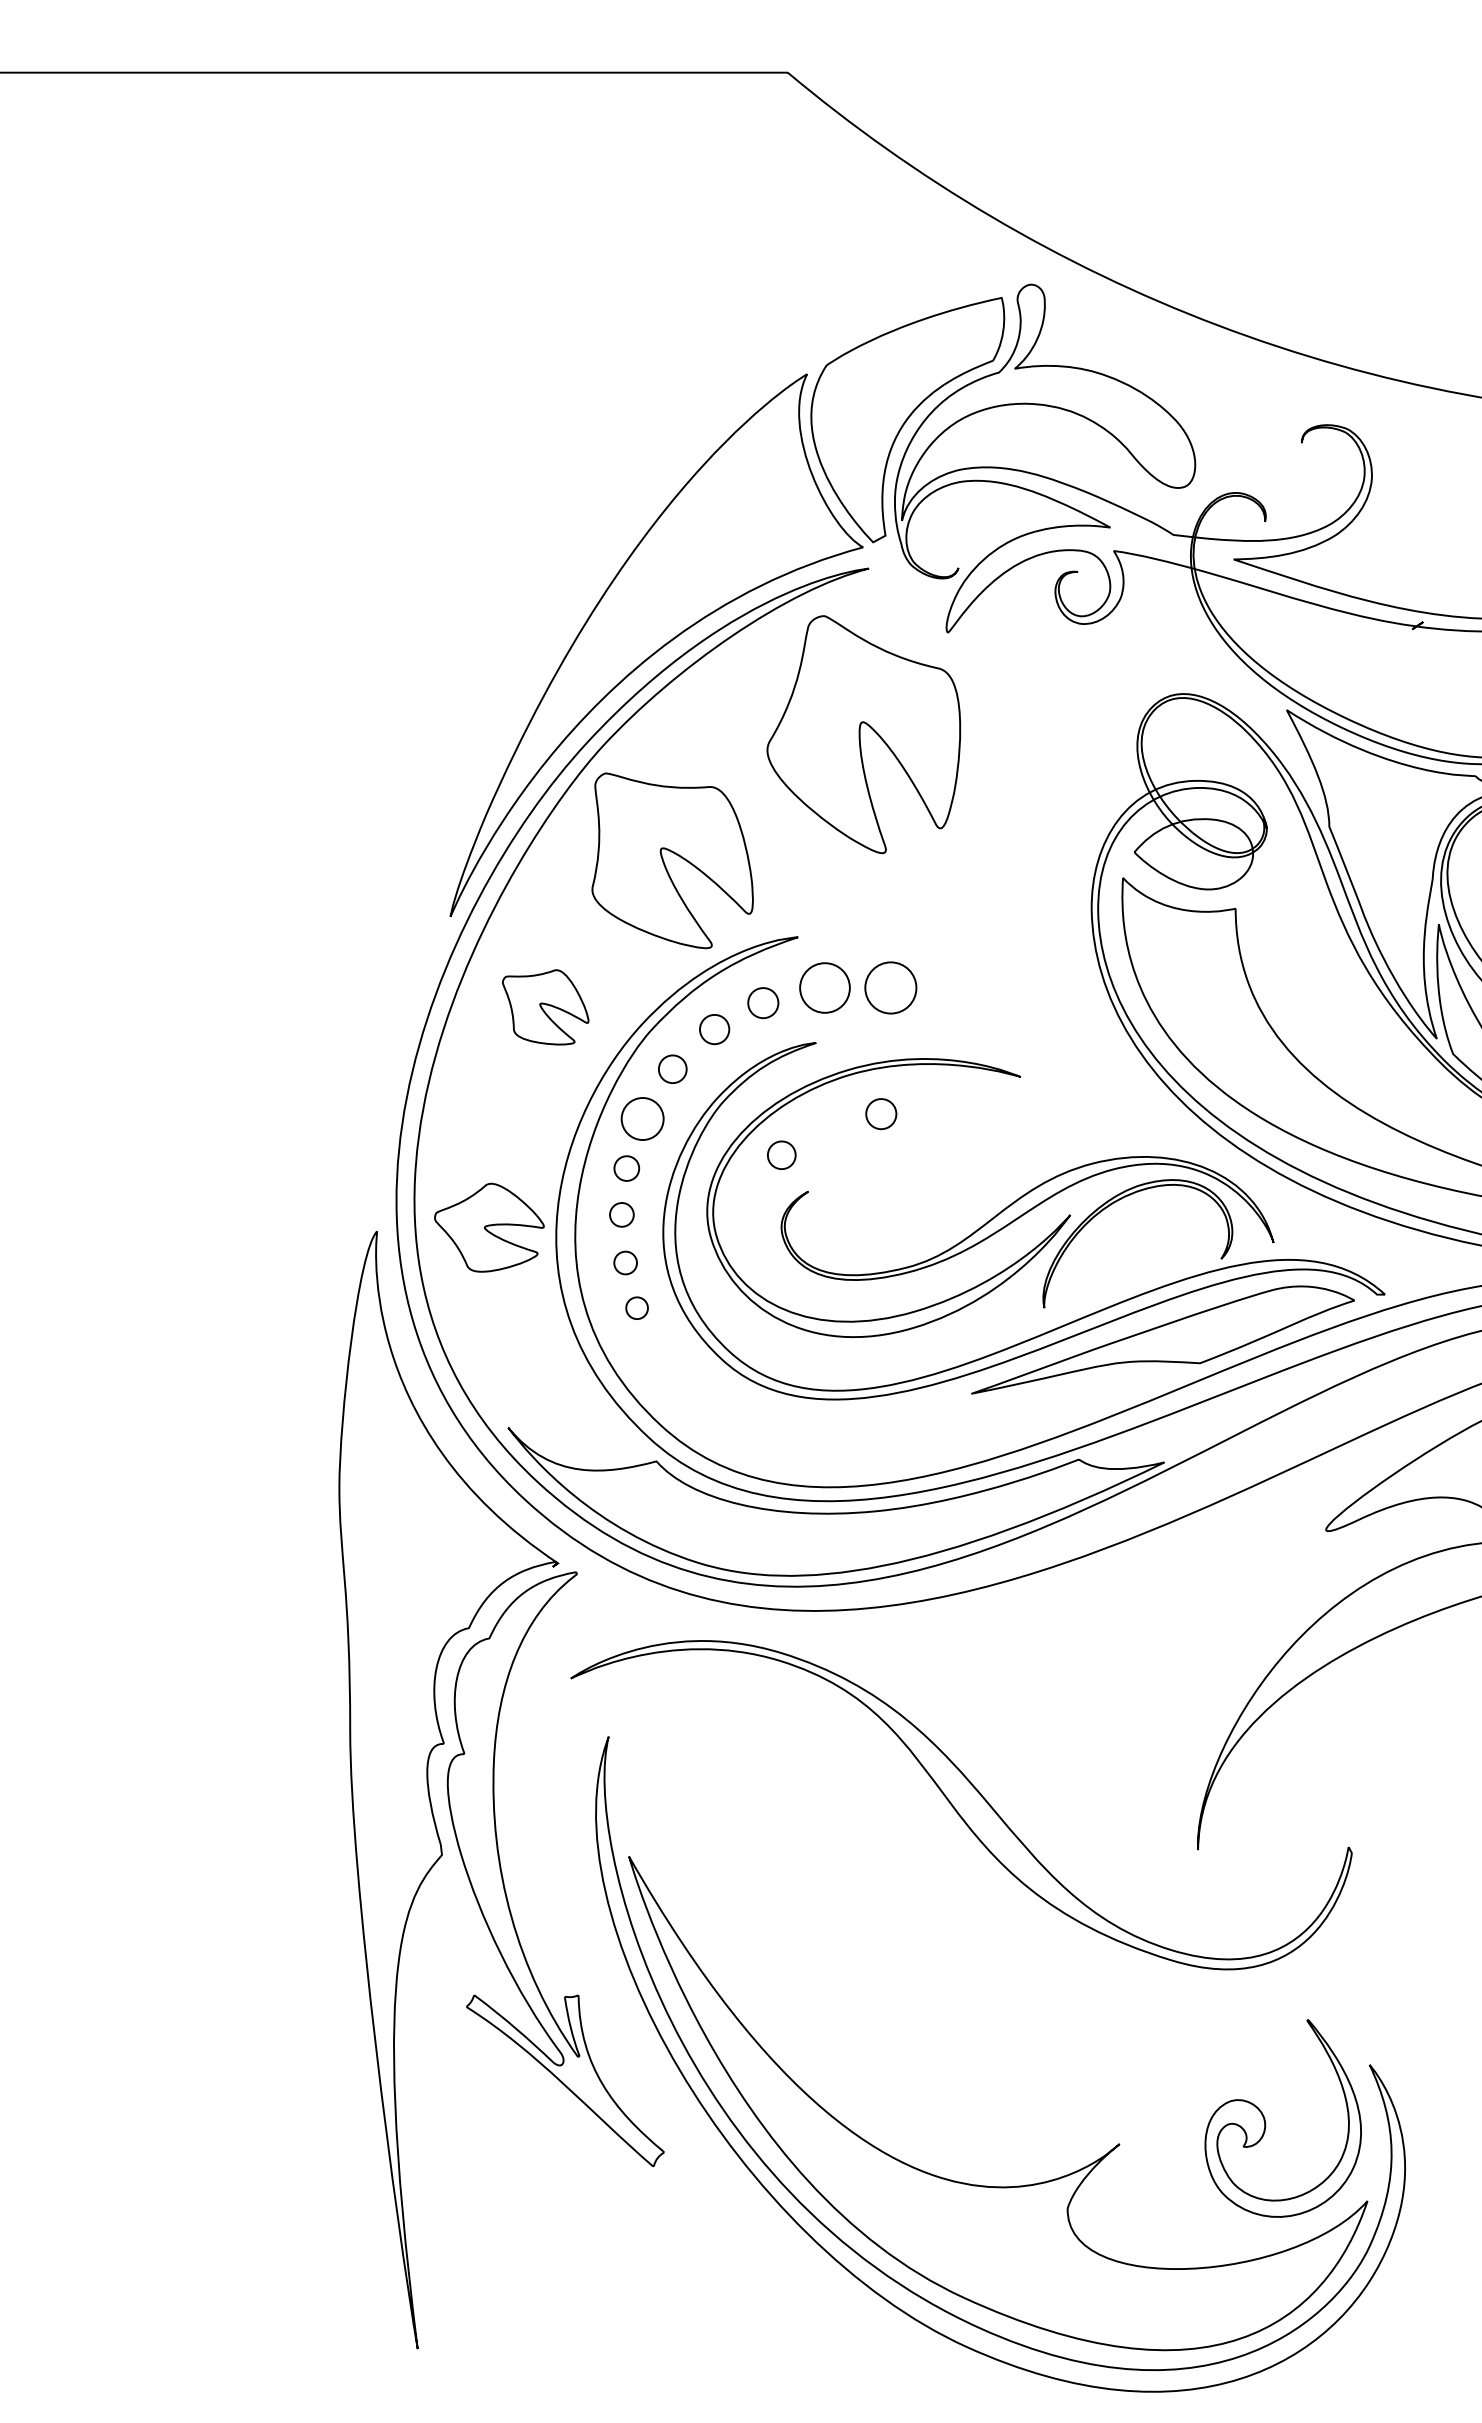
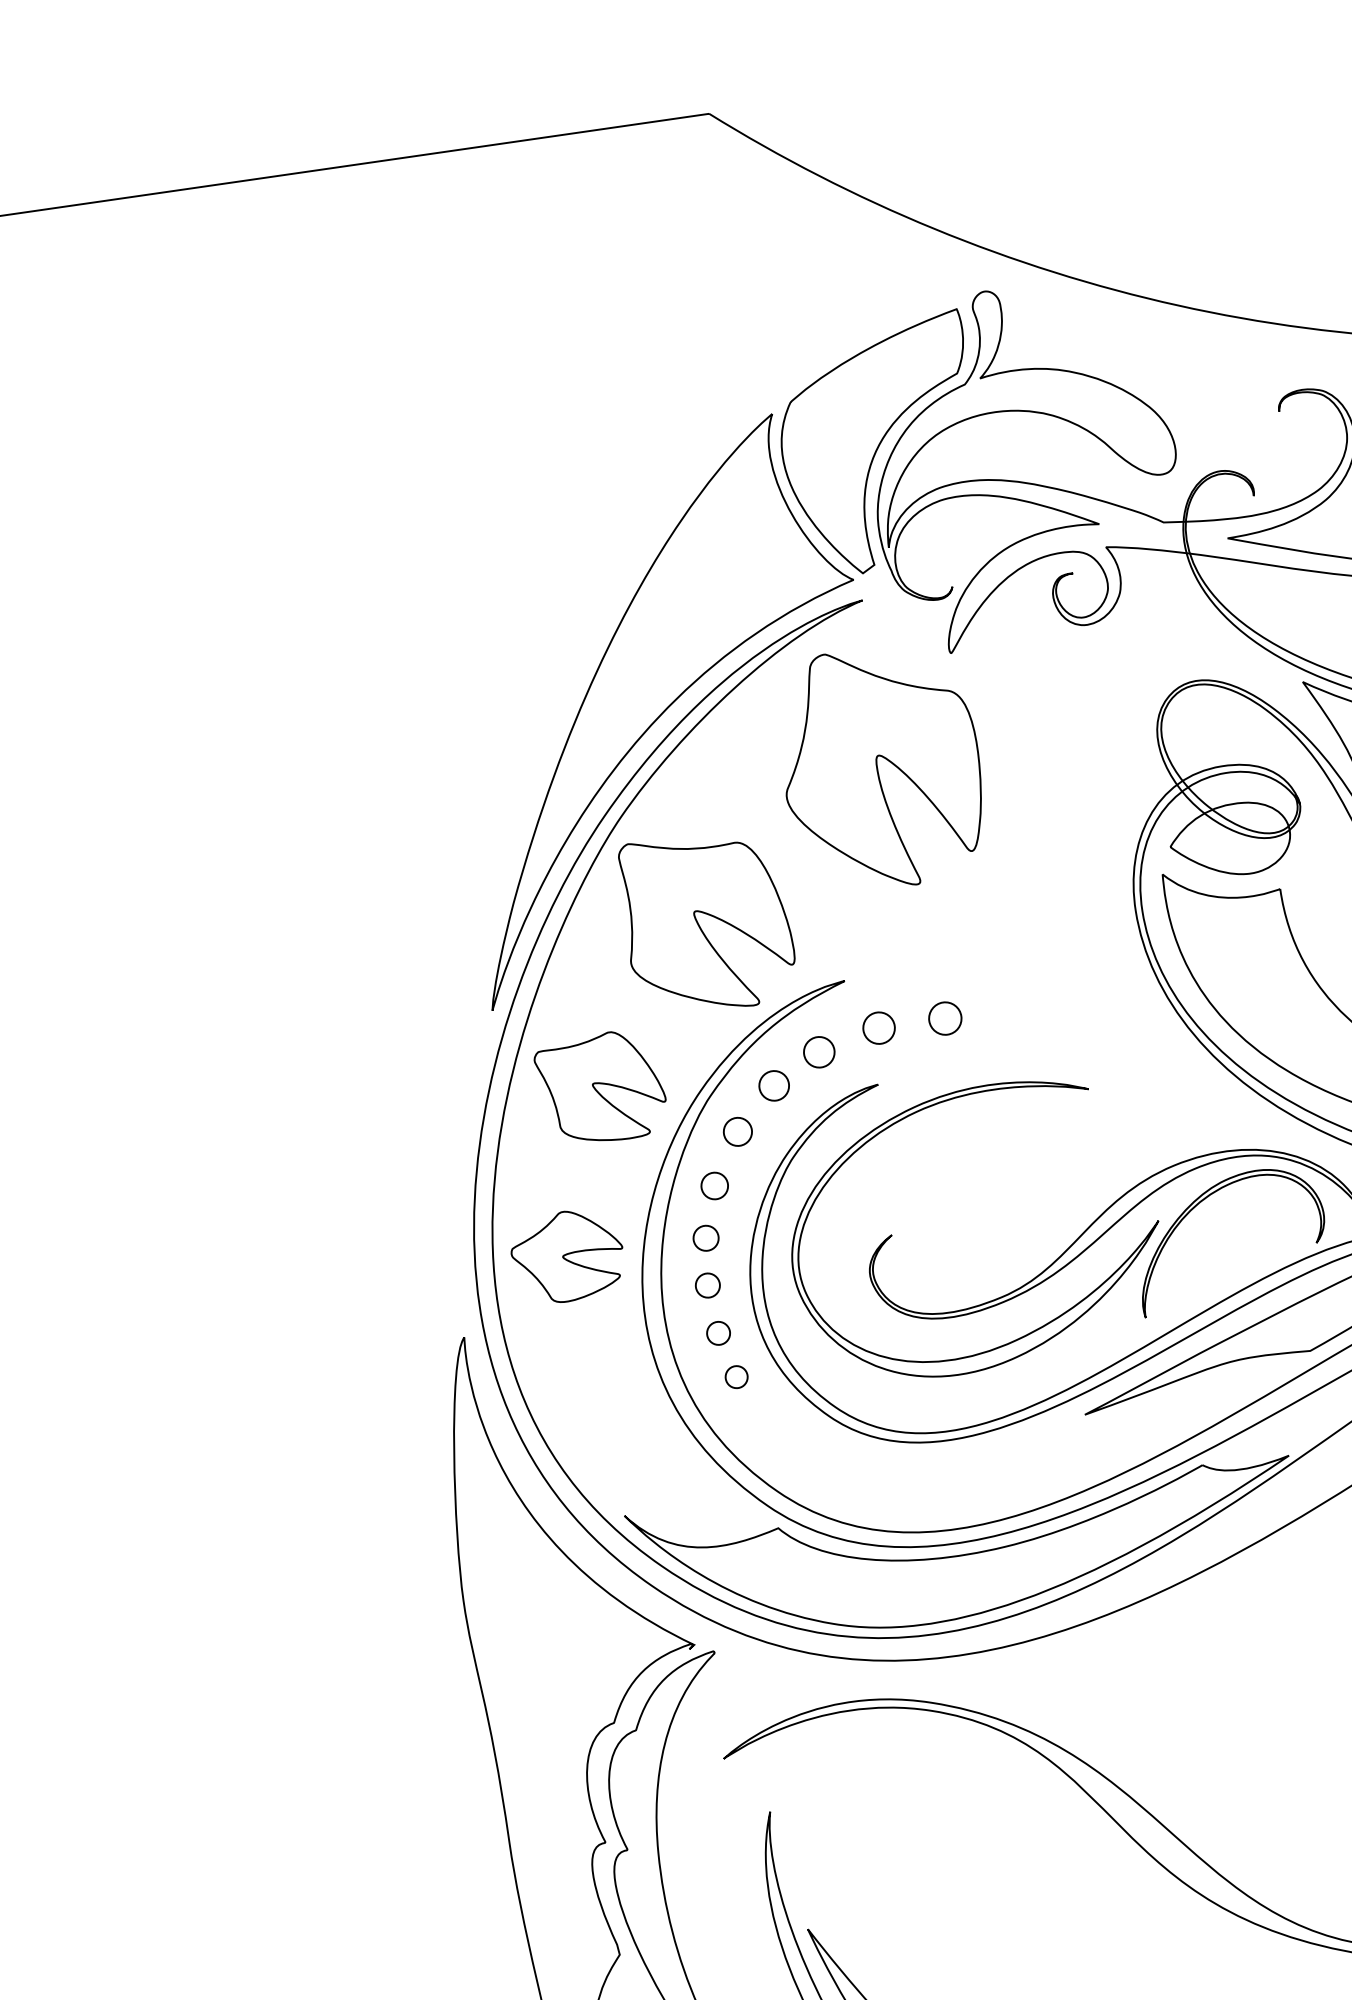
part: (824, 987) -> (878, 1027), size x0.62
part: (890, 987) -> (944, 1018), size x0.62
part: (545, 1007) -> (601, 1088), size x1.43
part: (881, 1114) -> (954, 1147), removed
part: (642, 1118) -> (714, 1185), size x0.62
part: (781, 1154) -> (859, 1201), removed
part: (489, 1227) -> (567, 1256), moved

